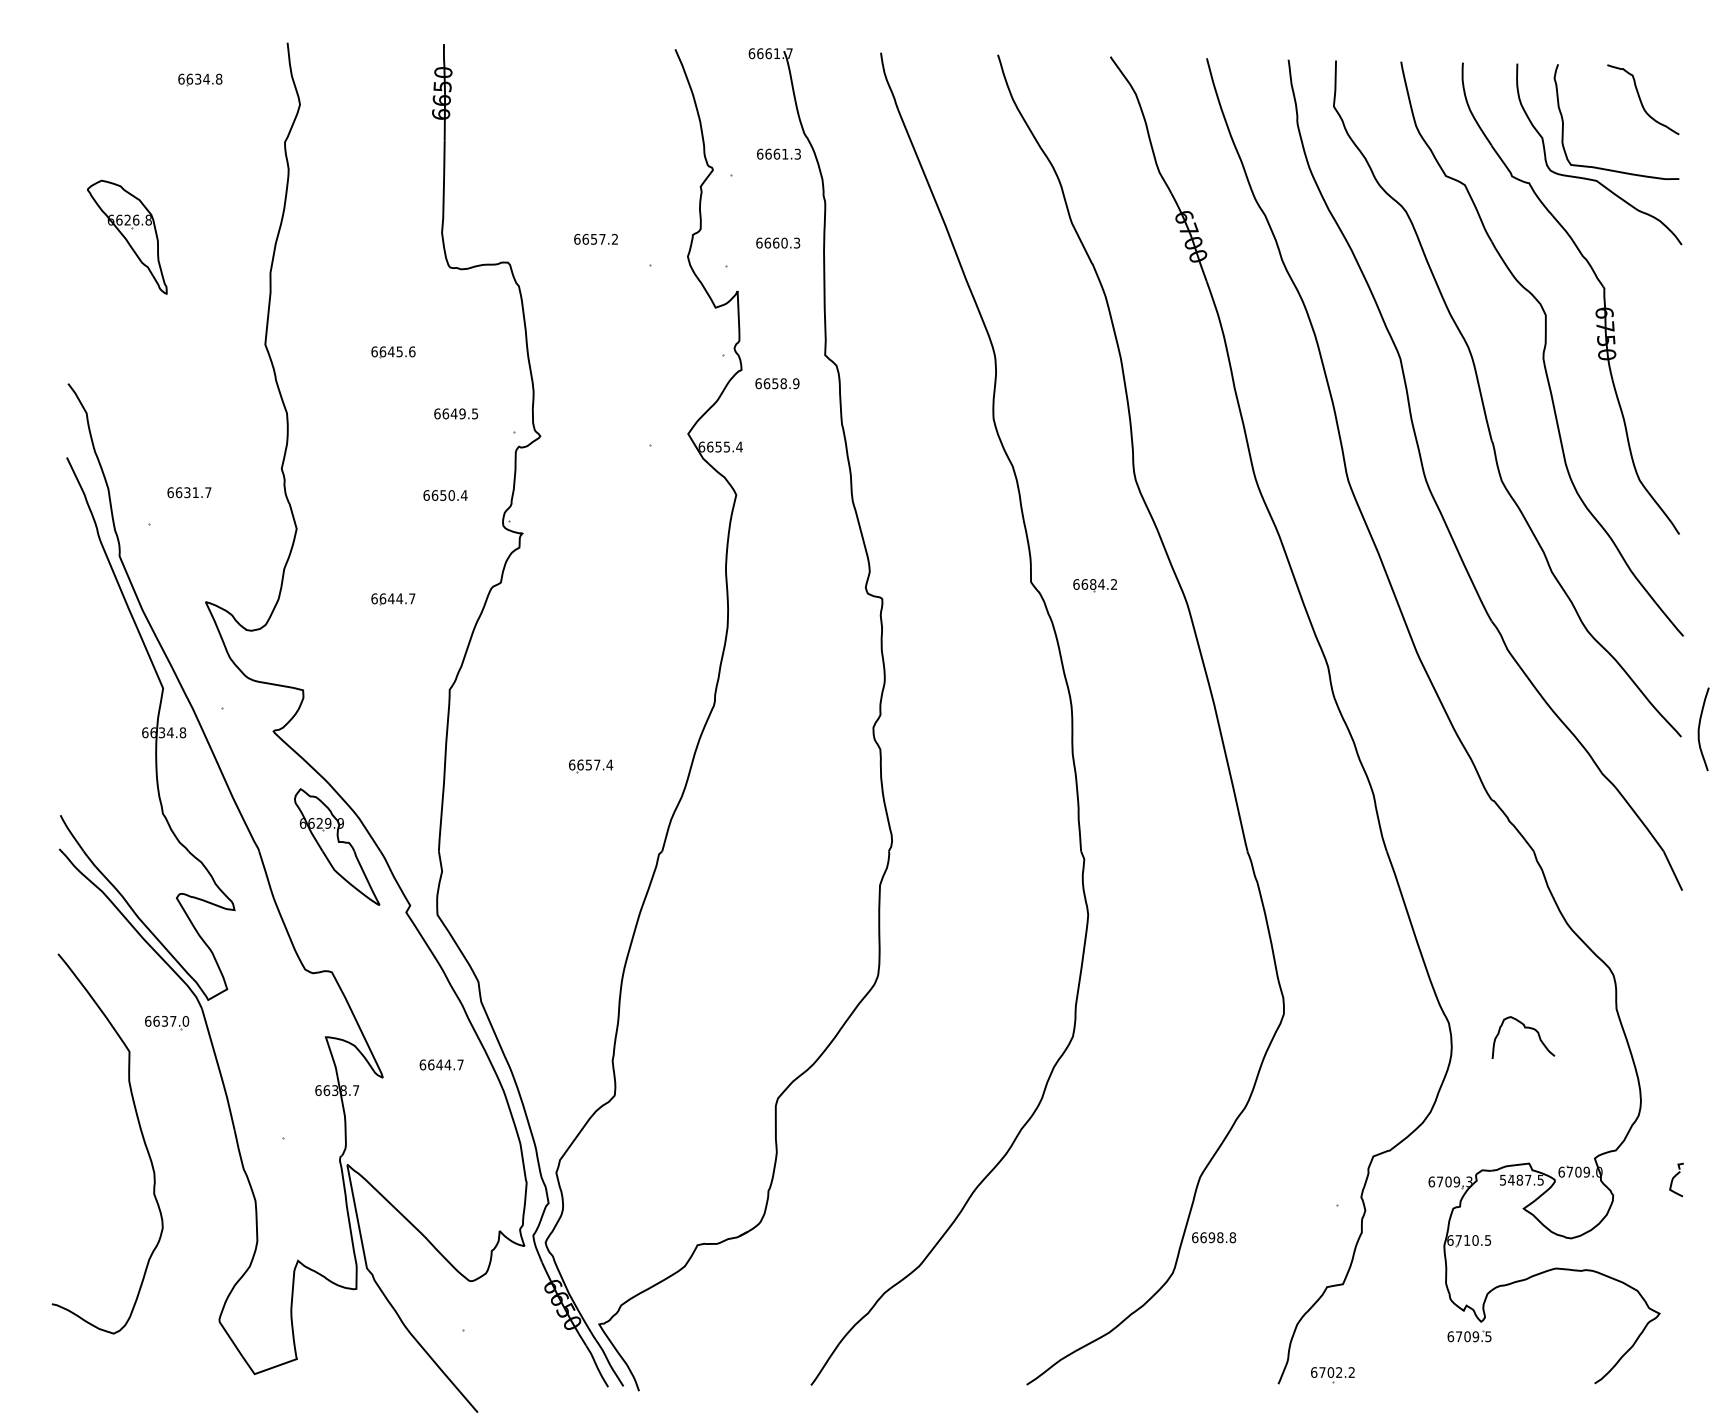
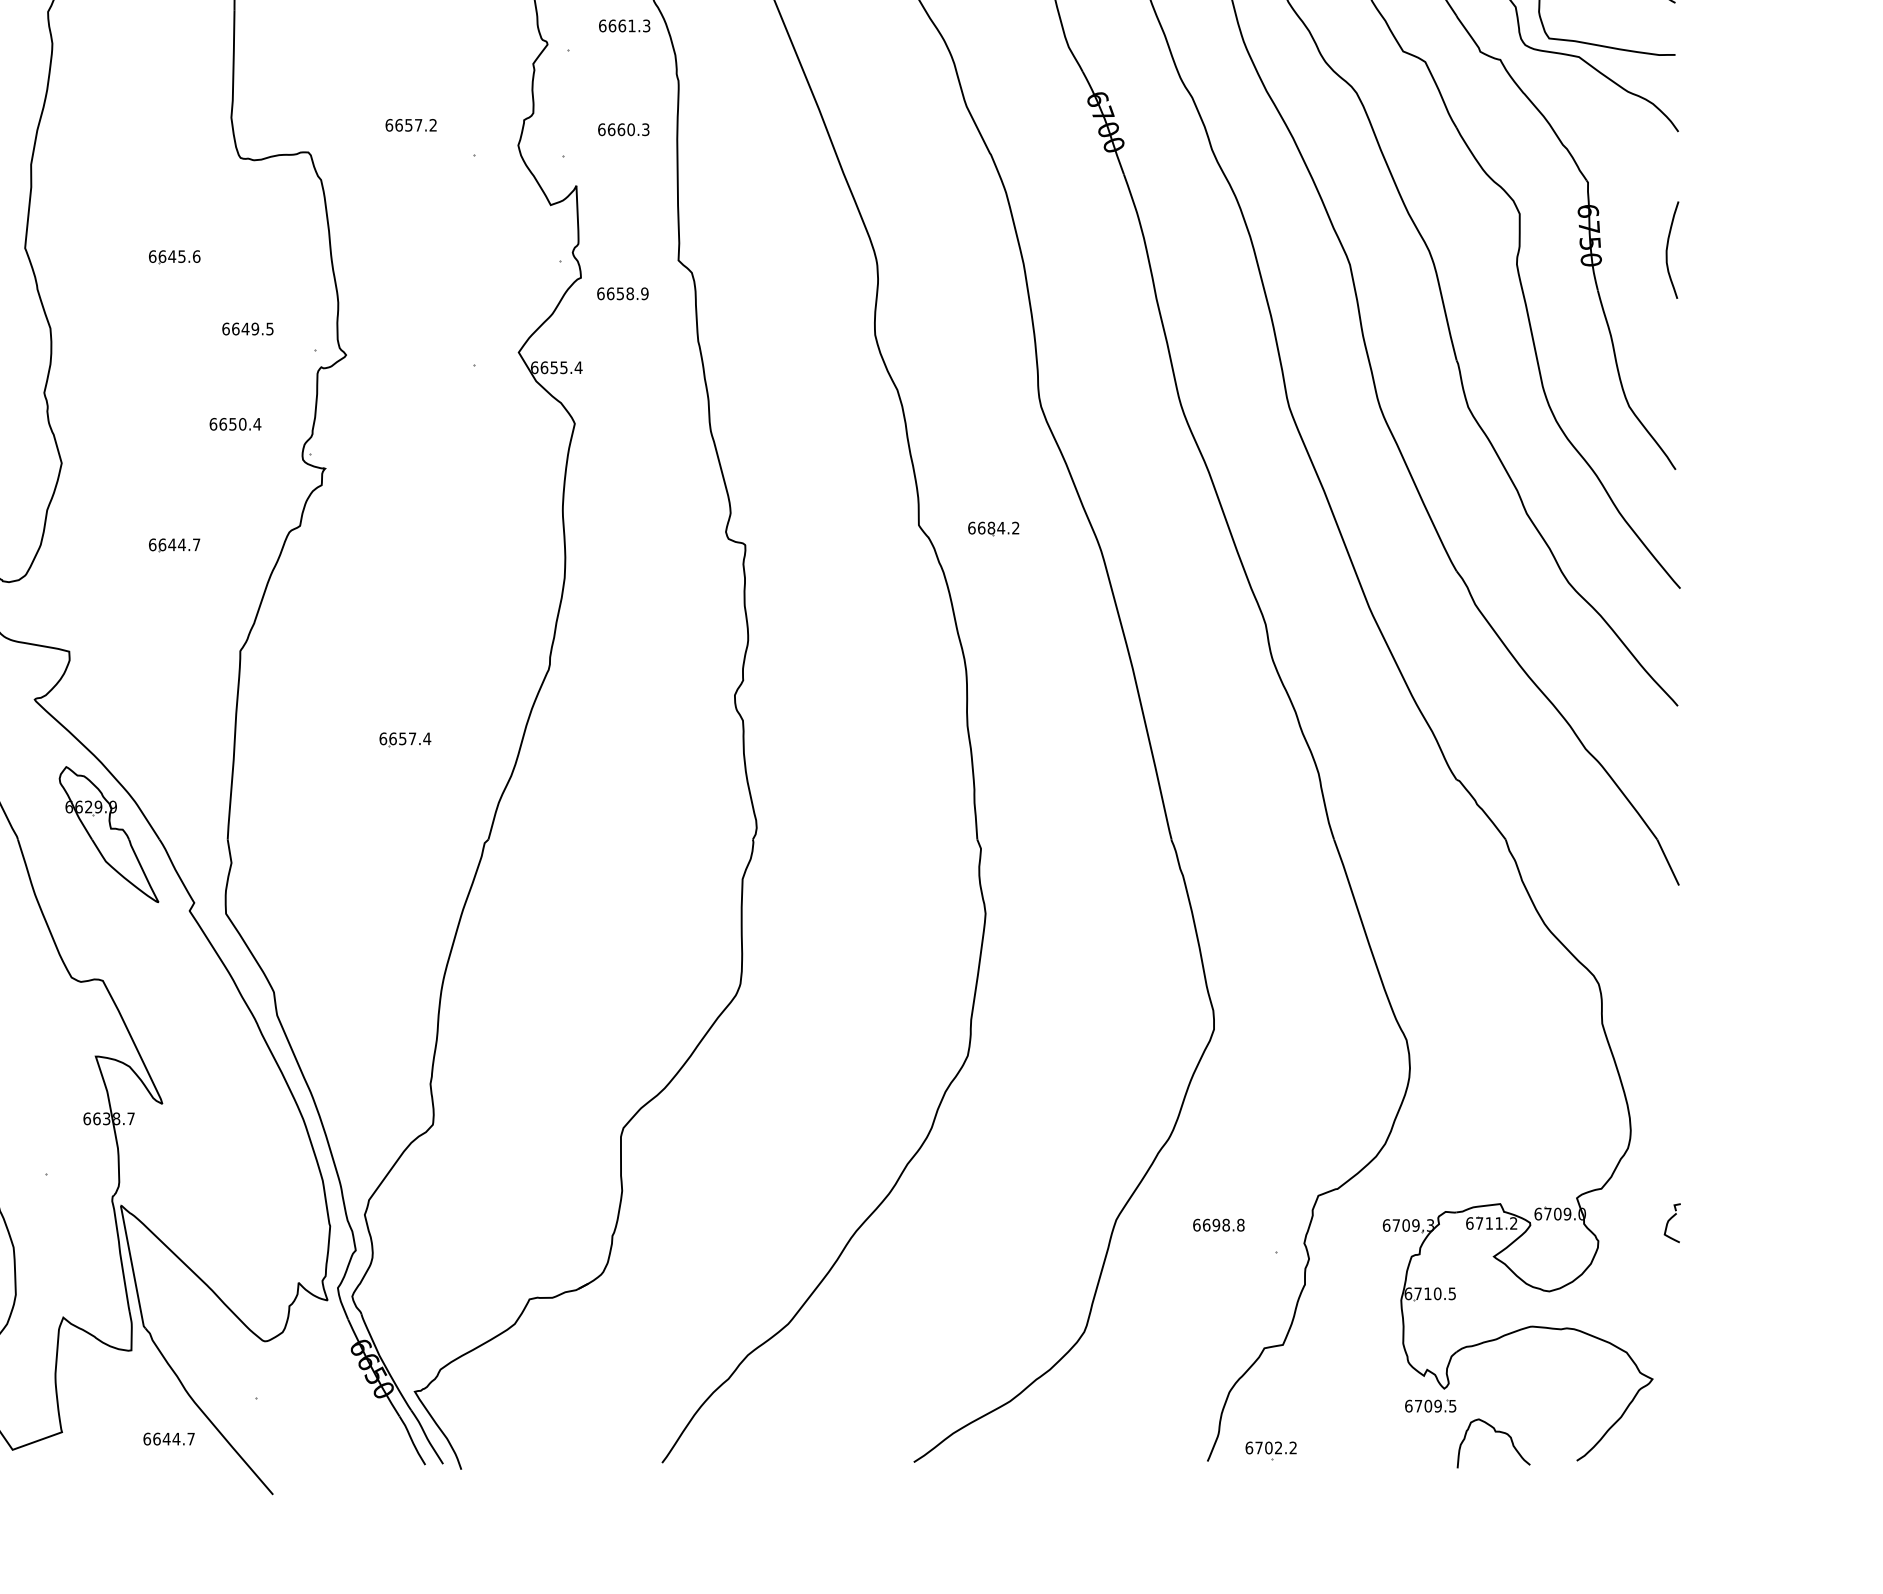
curve: (1699, 729) -> (1667, 250), moved
curve: (1524, 1028) -> (1494, 1432), moved
text: (441, 1064) -> (168, 1438), moved
text: (1521, 1179) -> (1491, 1222), 5487.5 -> 6711.2
text: (1214, 1237) -> (1219, 1224), moved

